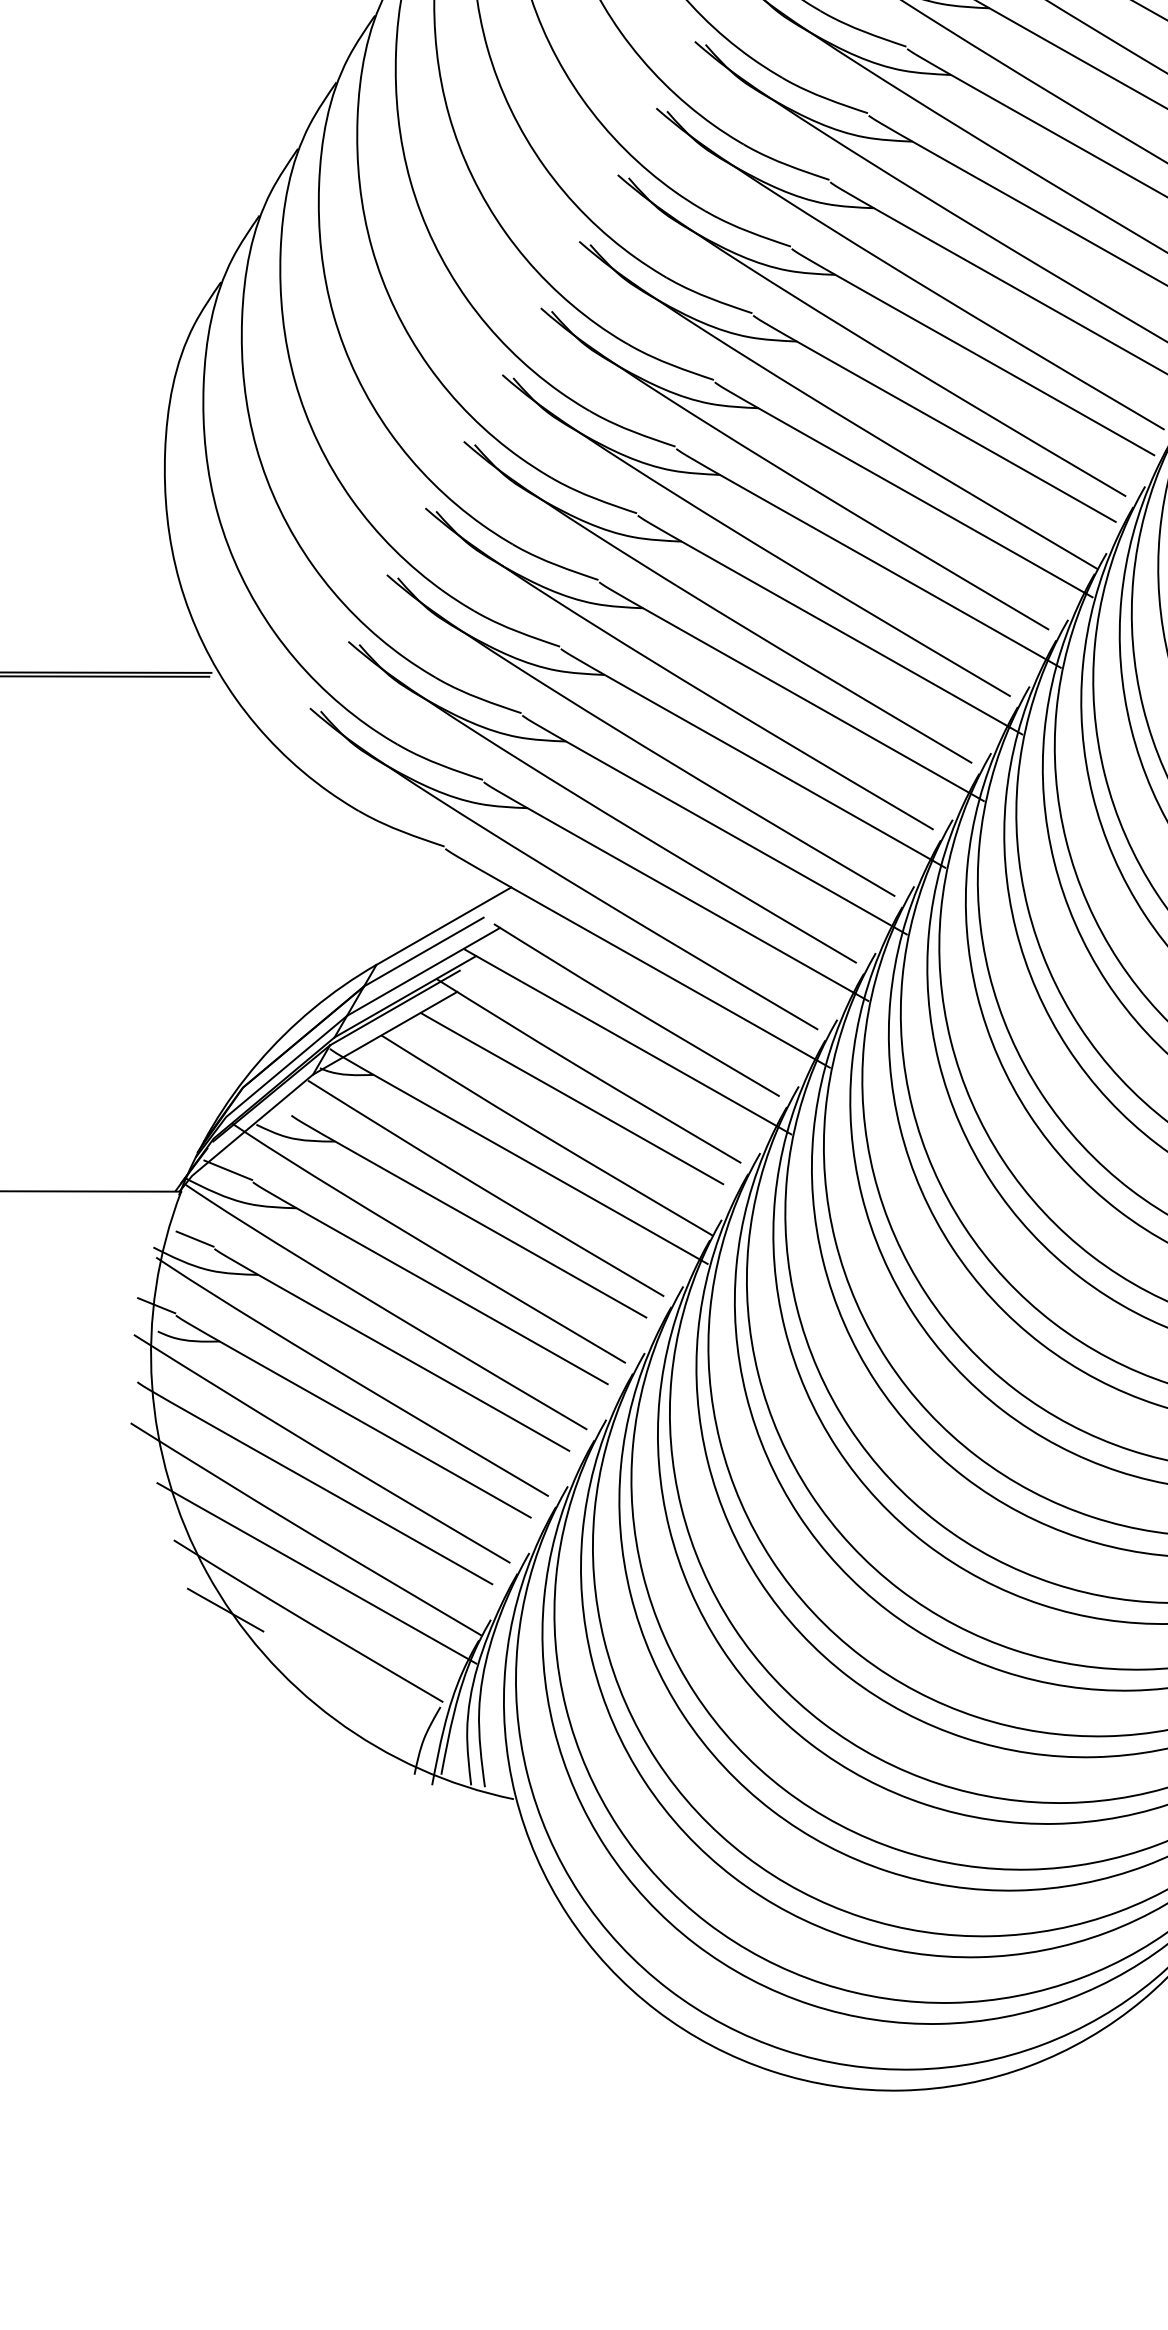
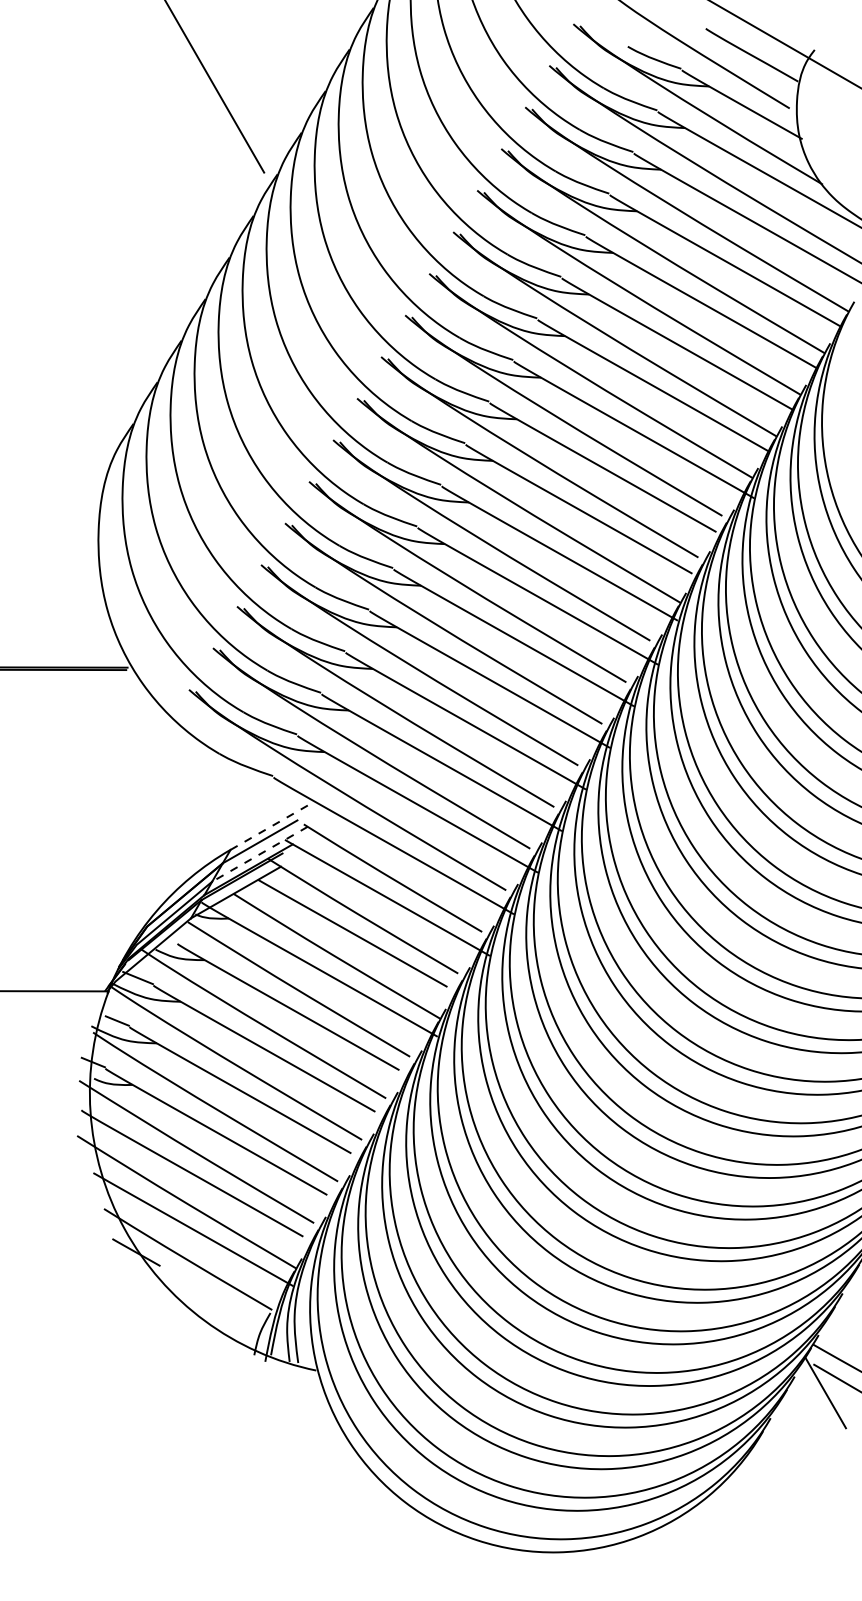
line: (443, 925) -> (272, 825), solid -> dashed
line: (422, 972) -> (259, 854), solid -> dashed

